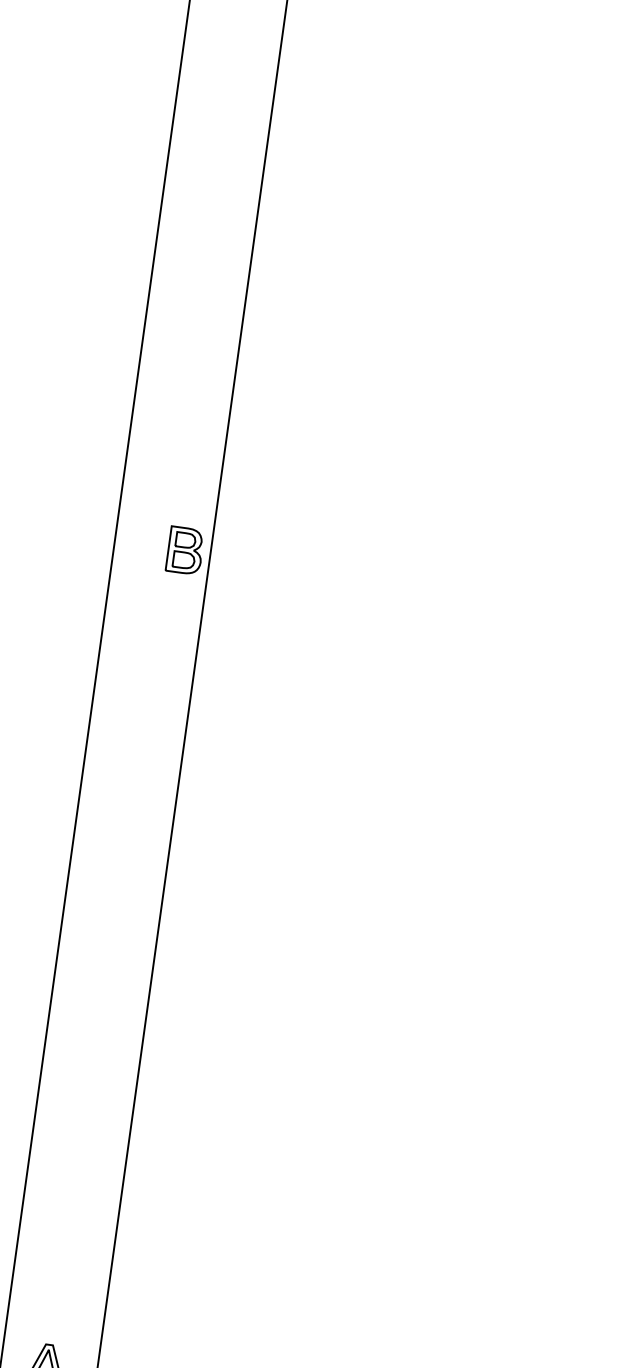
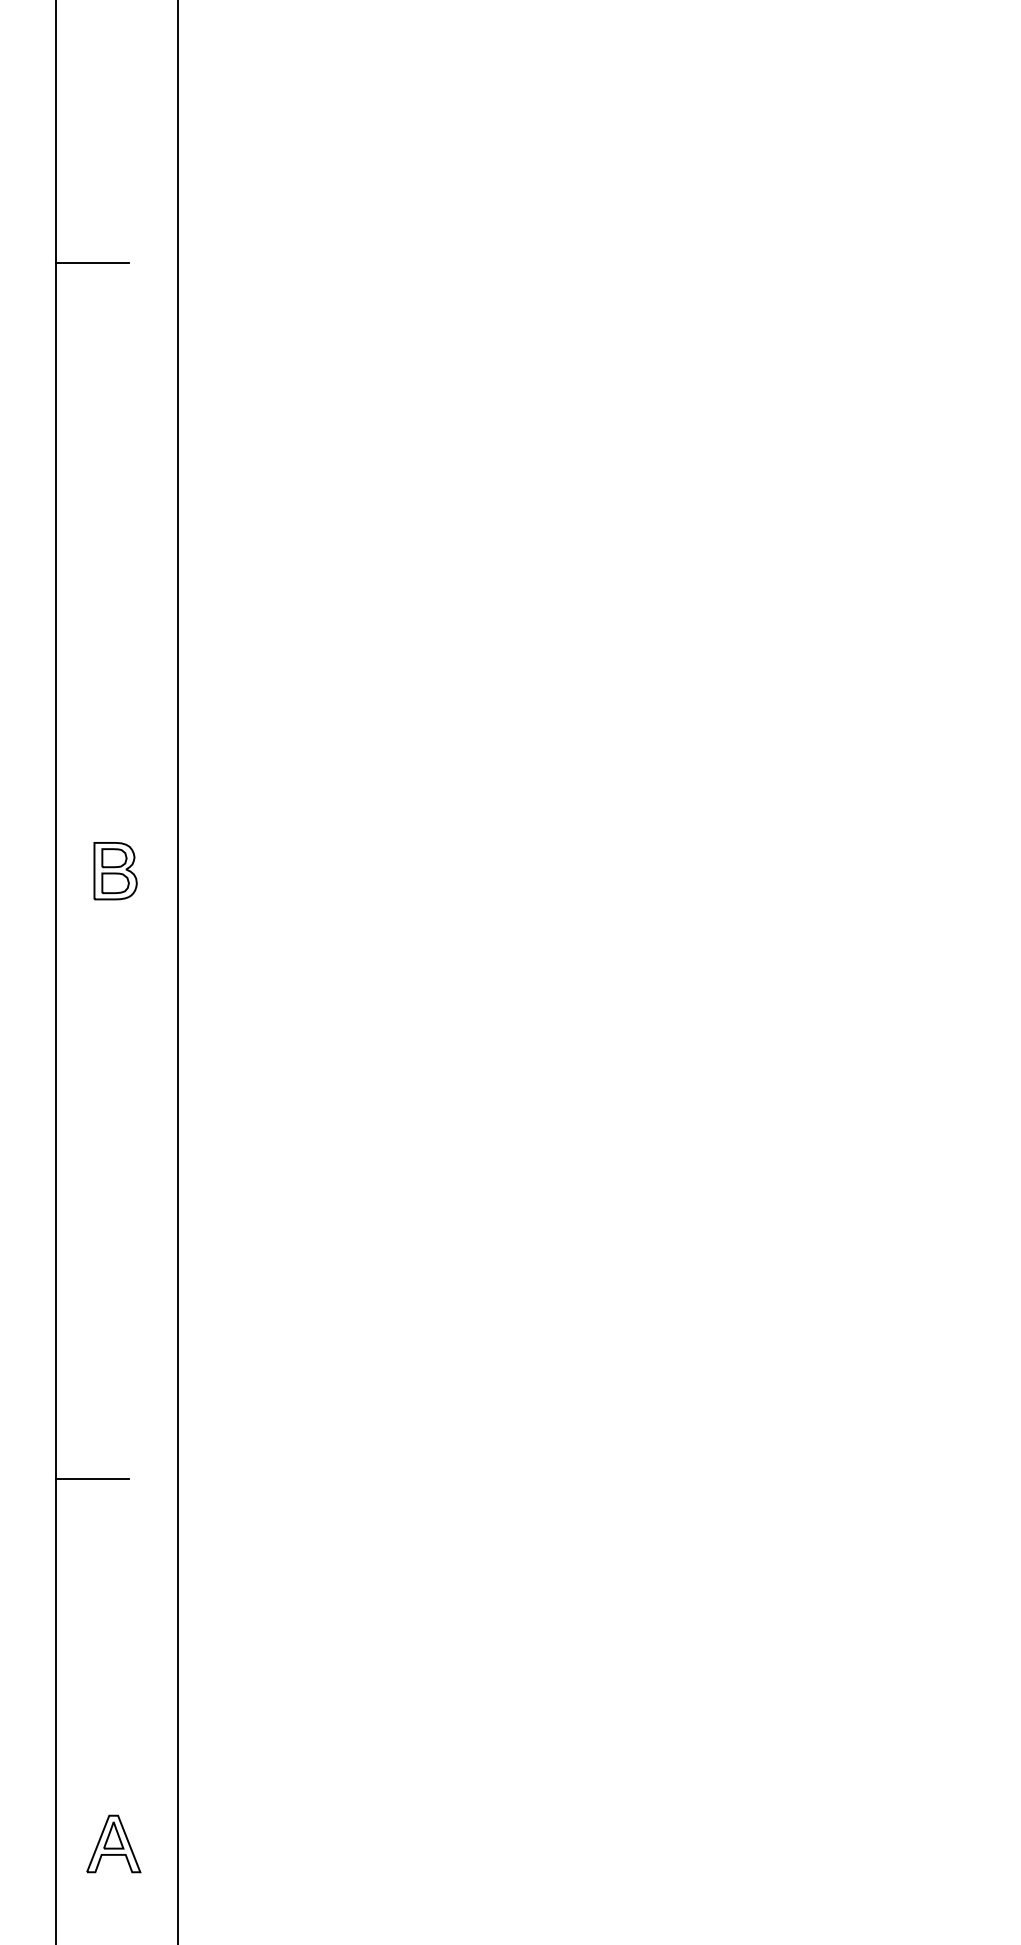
line: (202, 122) -> (92, 263), added
part: (185, 550) -> (115, 871), moved
line: (69, 1078) -> (92, 1479), added

